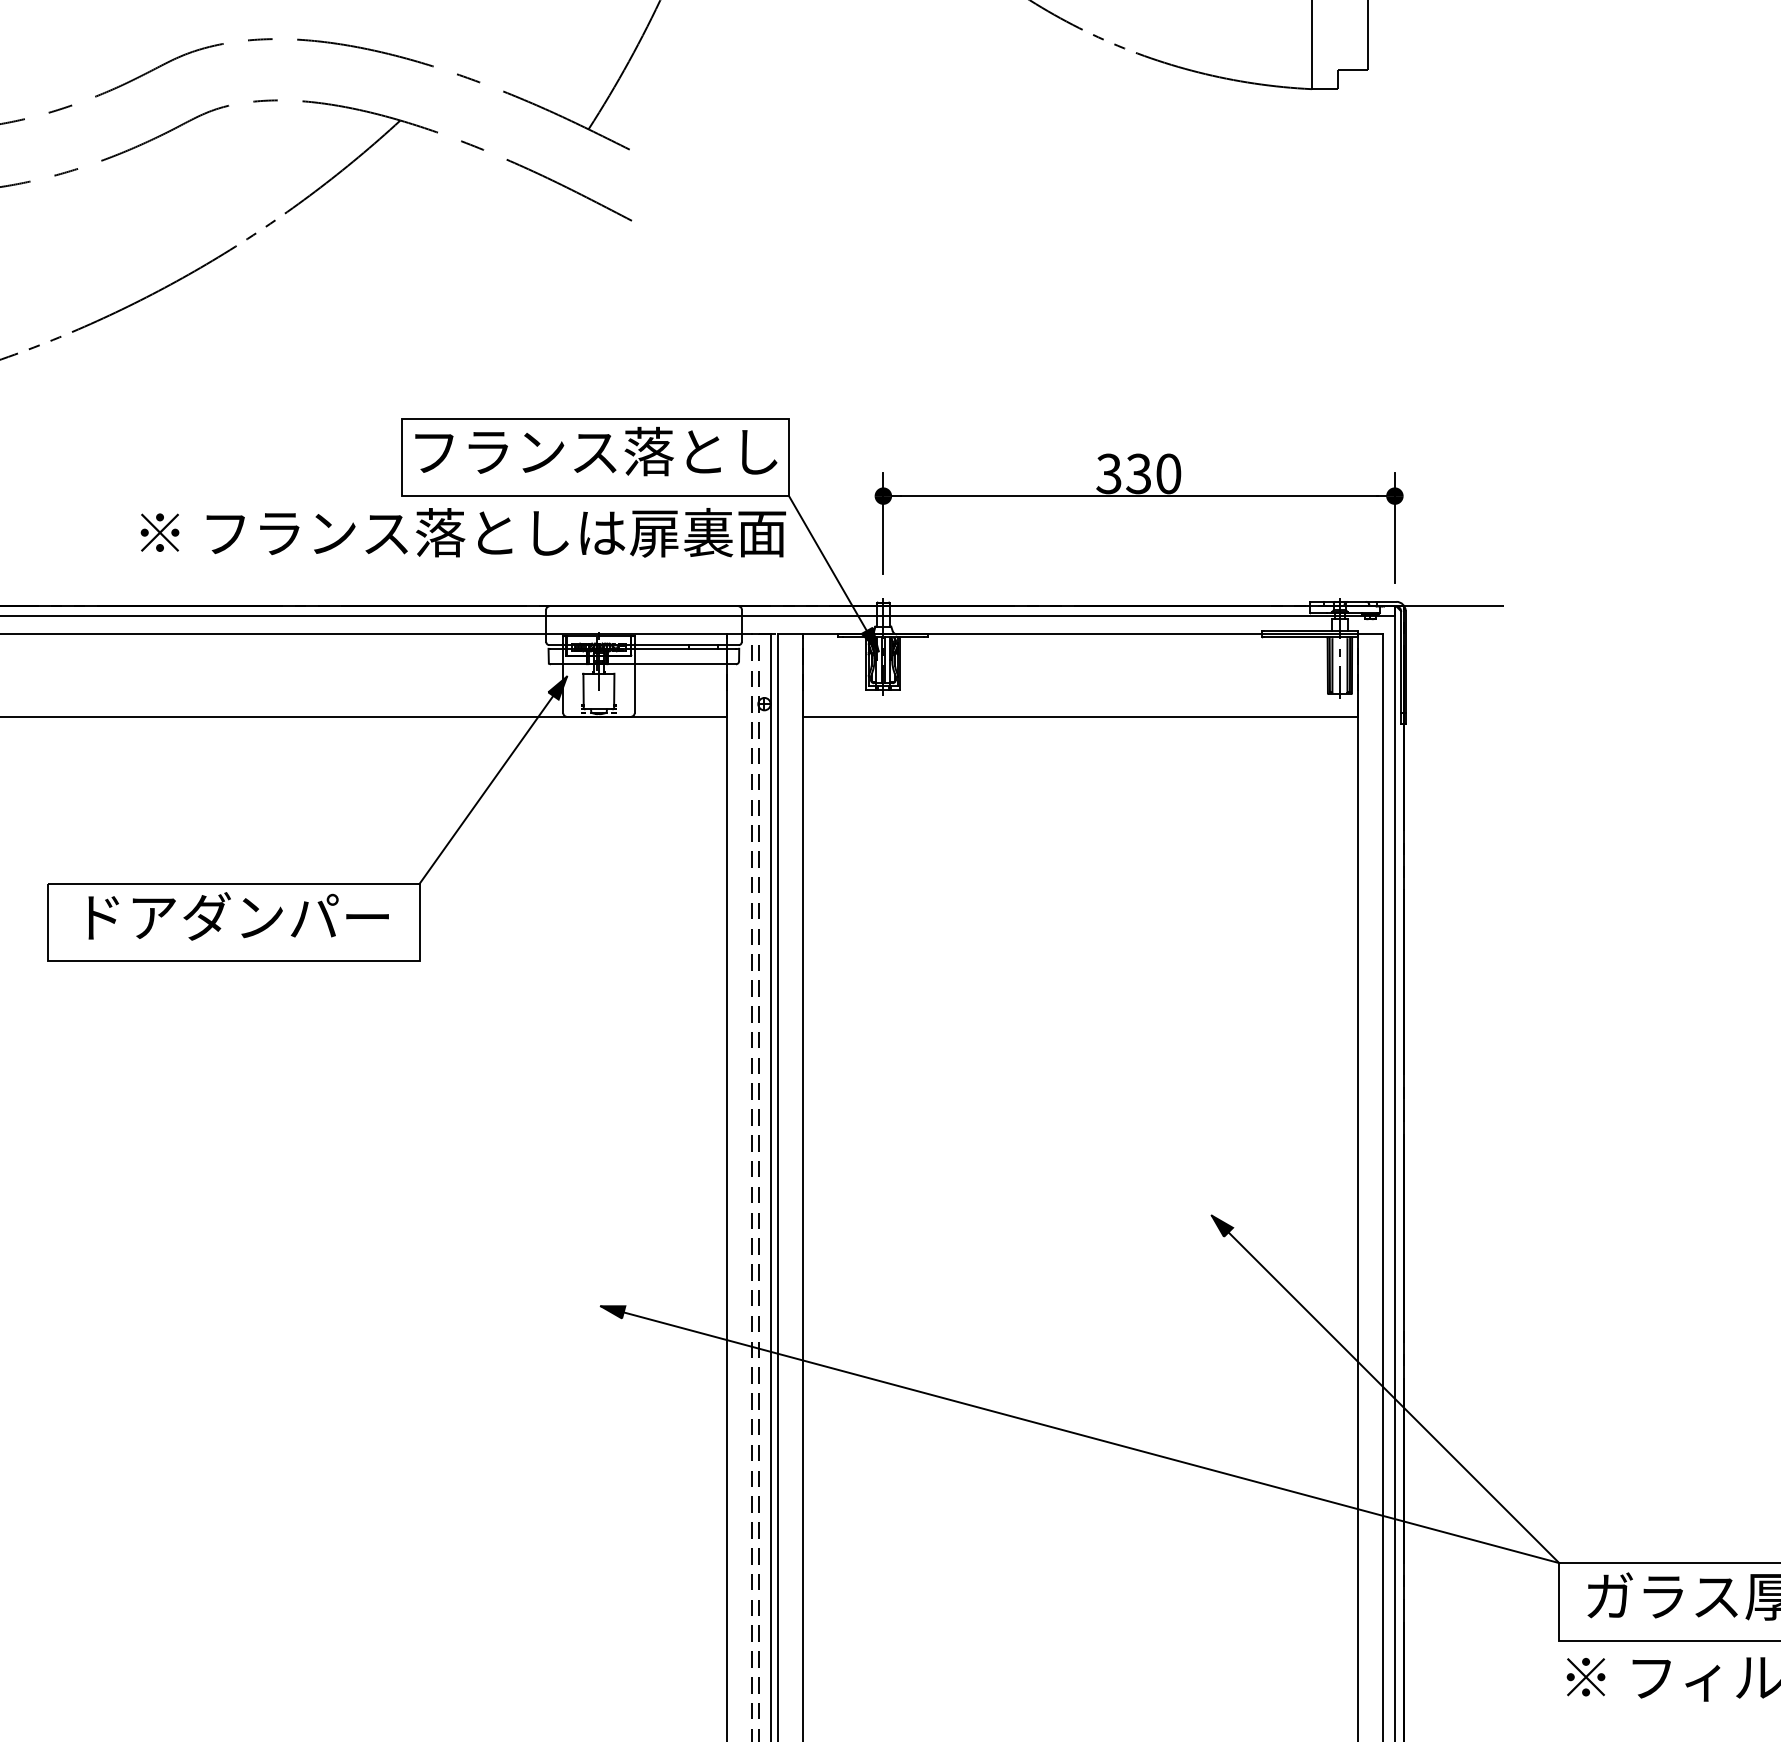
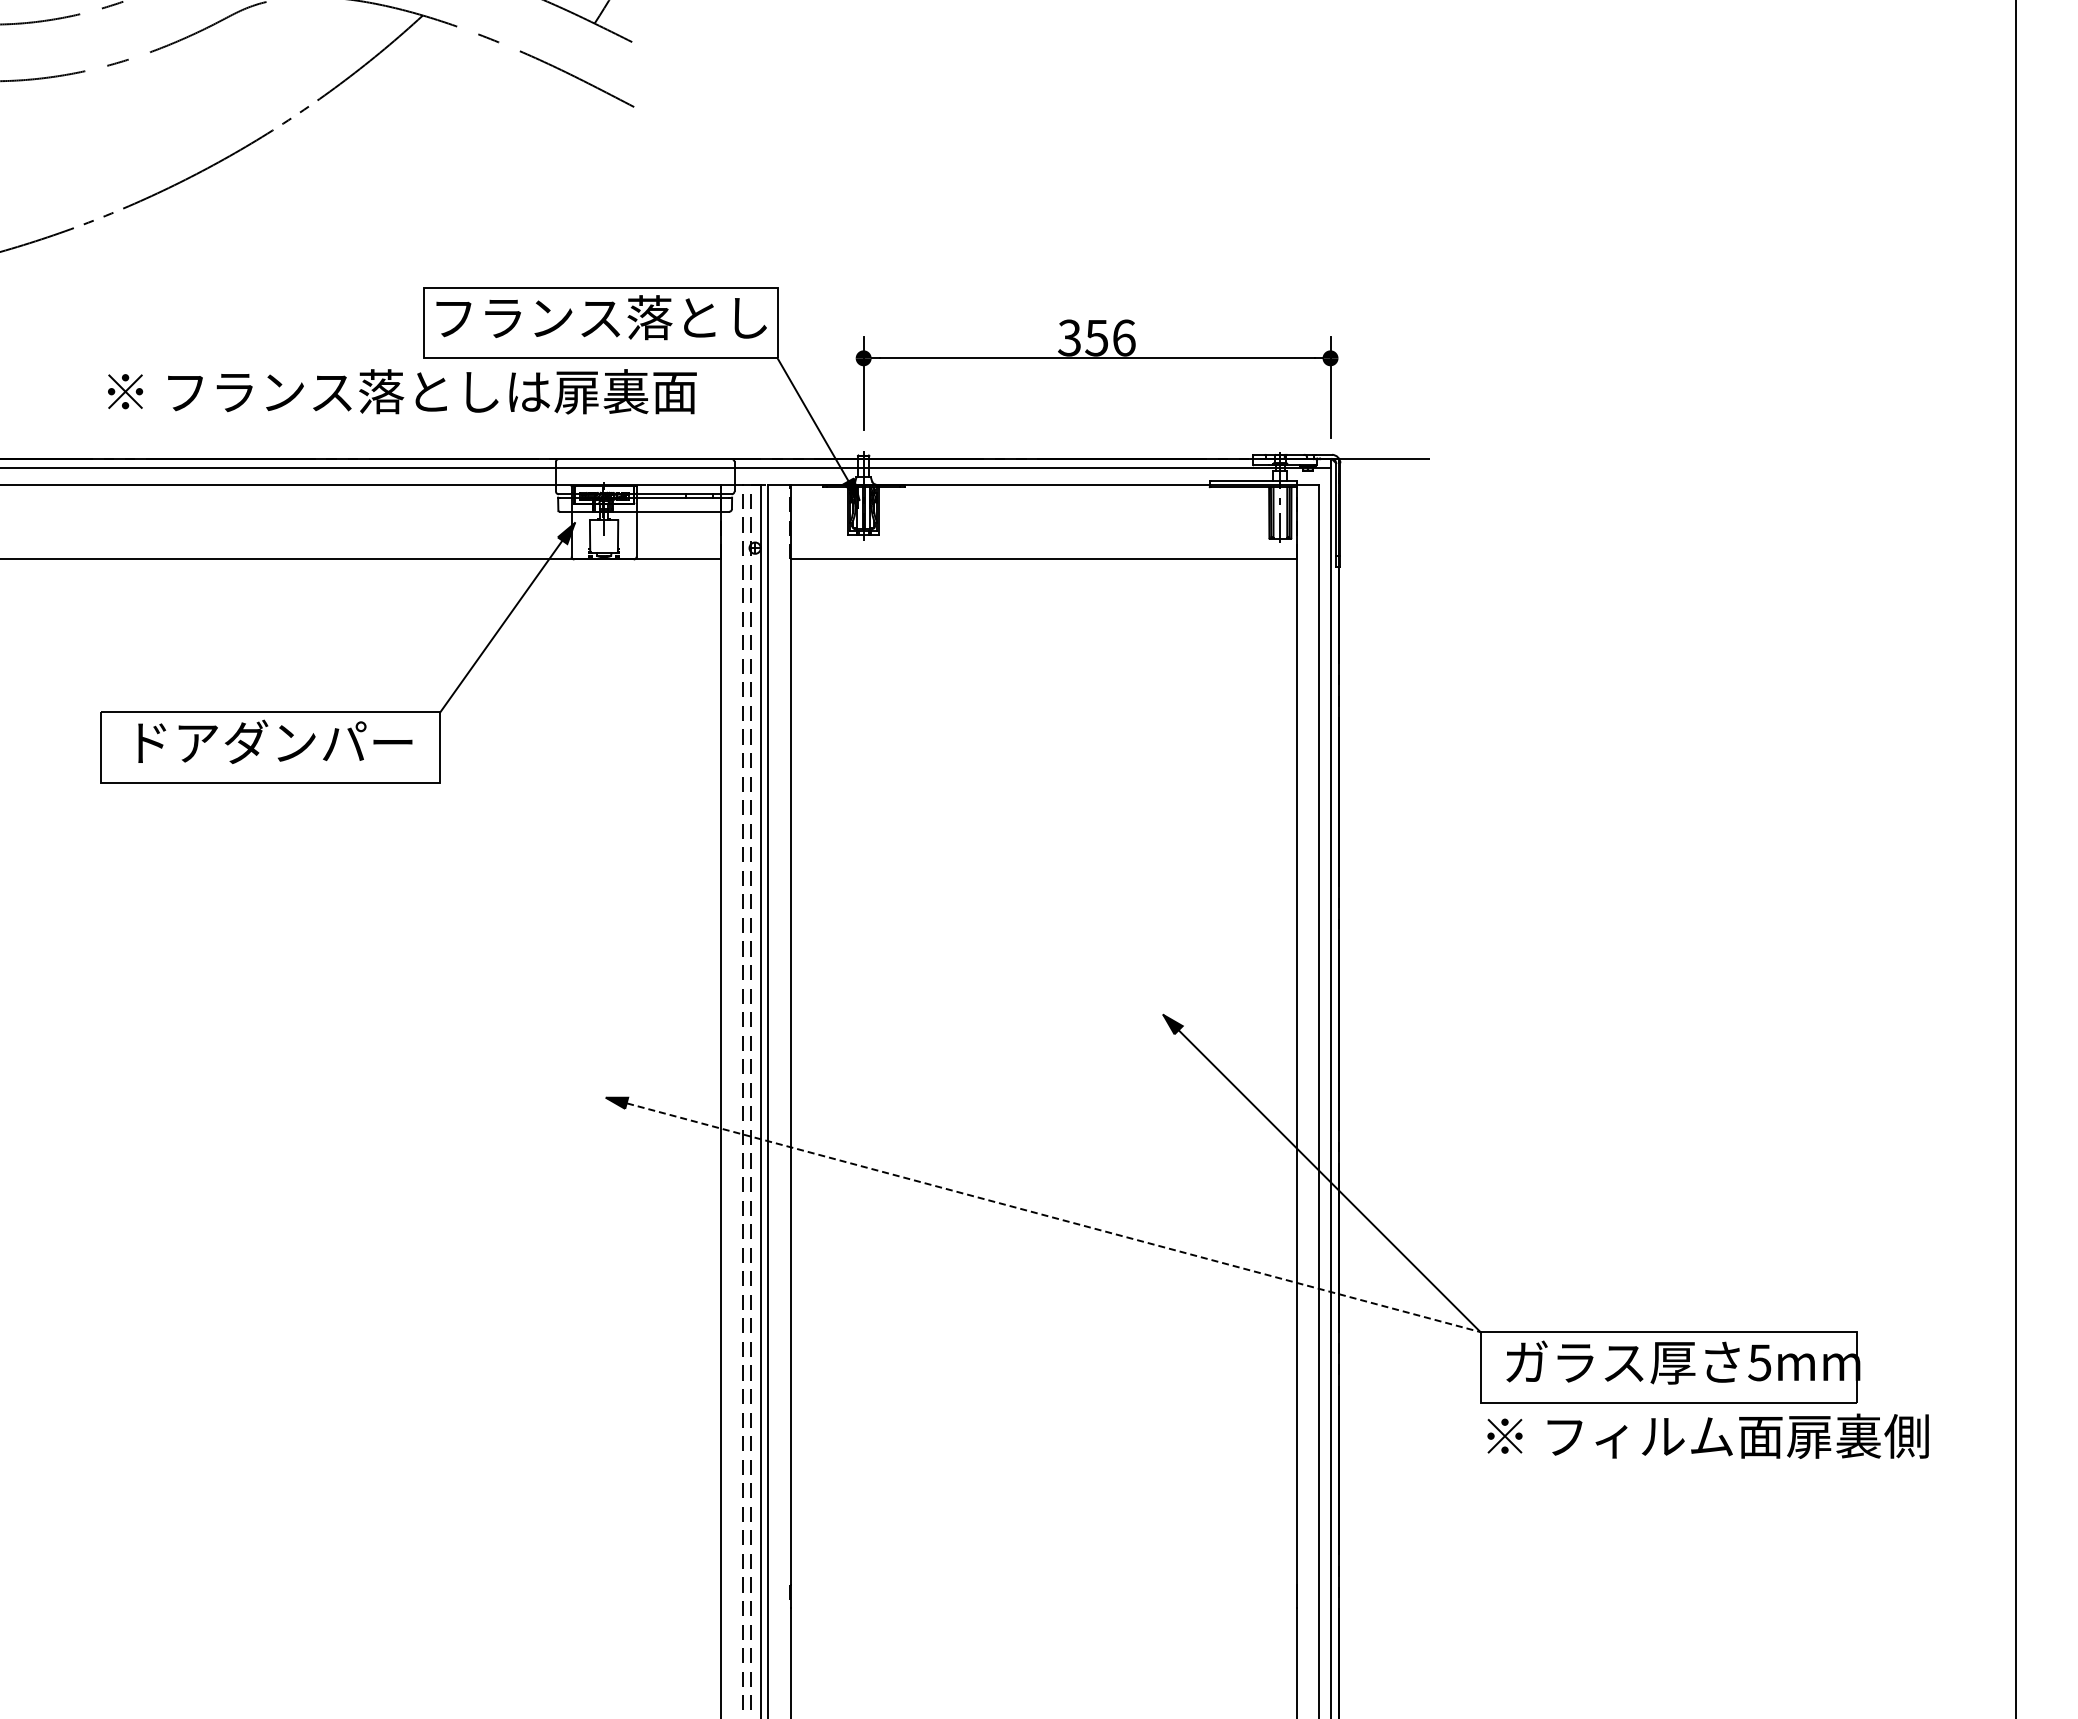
text: (1153, 473) -> (1110, 337), 330 -> 356
text: (463, 532) -> (402, 391), moved
line: (1080, 1434) -> (1043, 1214), solid -> dashed

